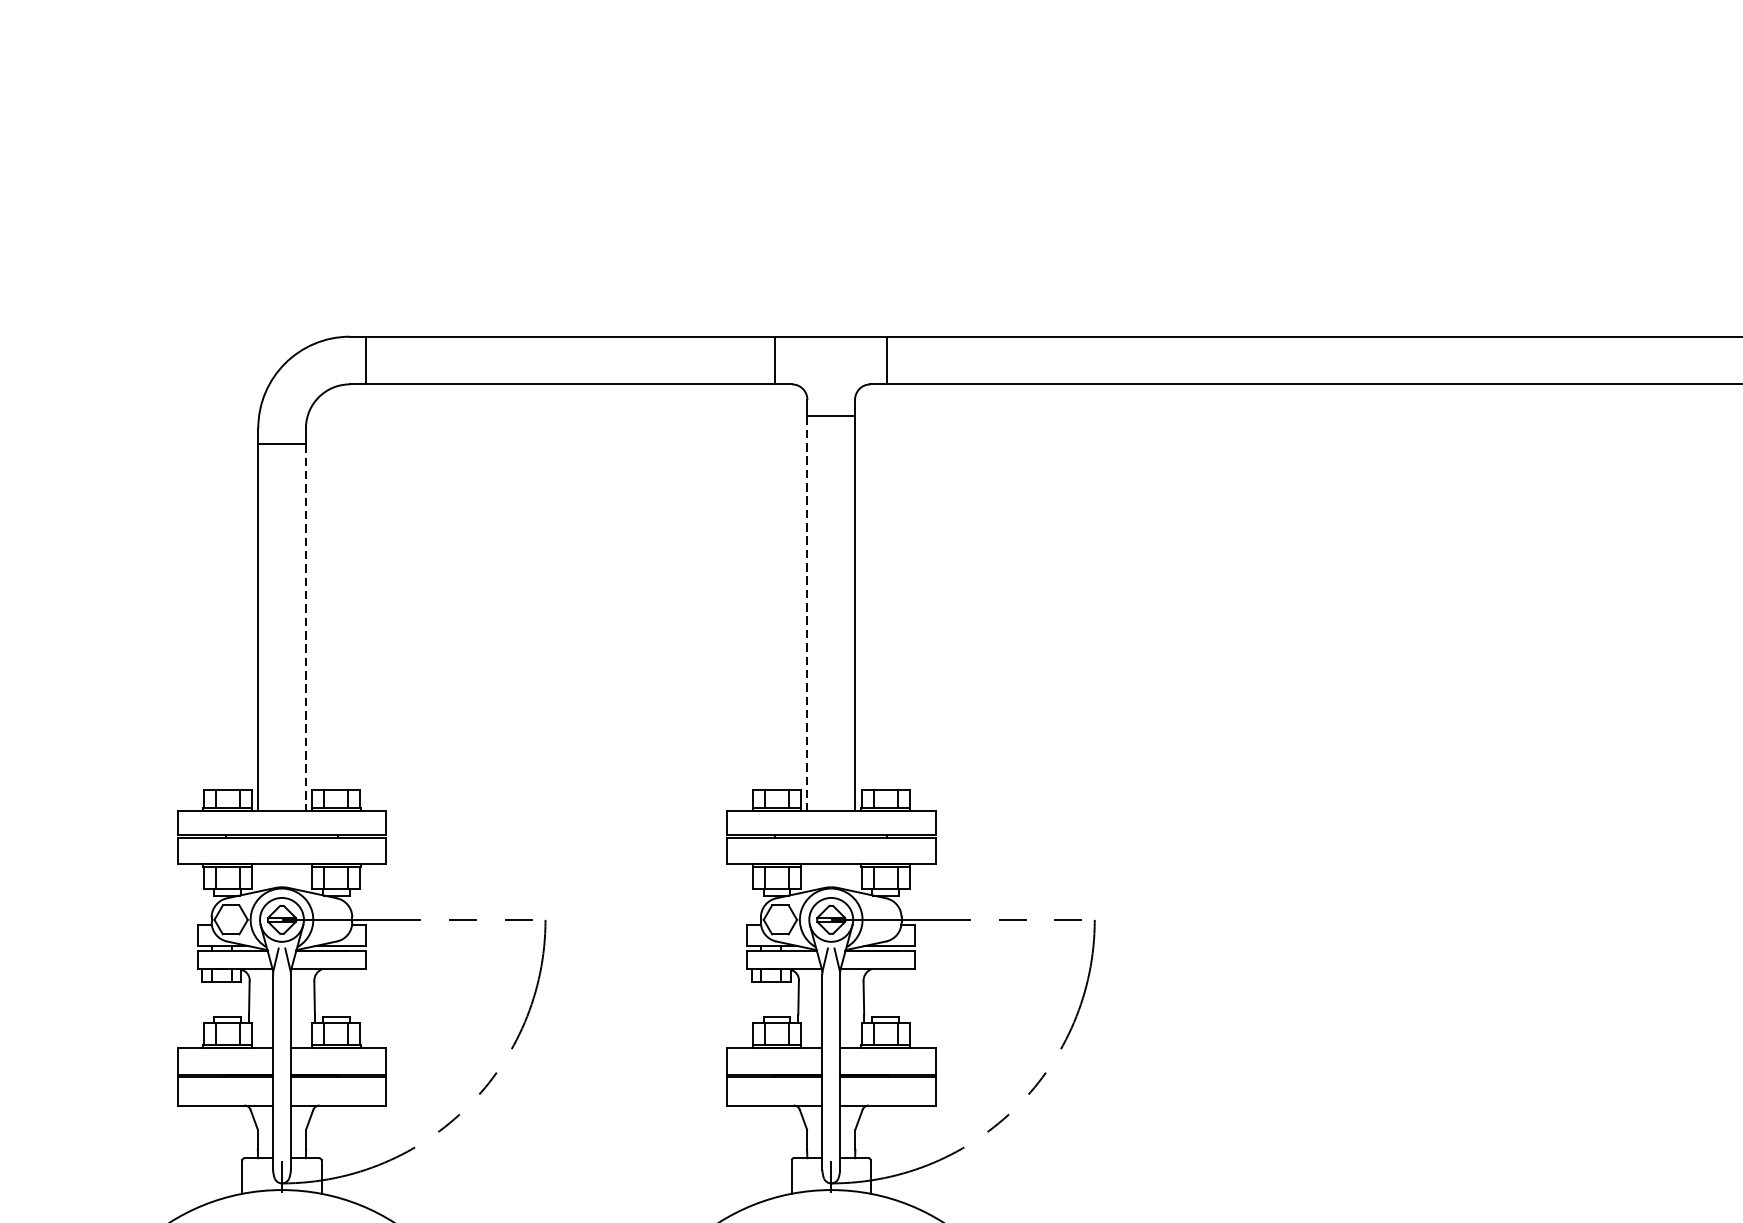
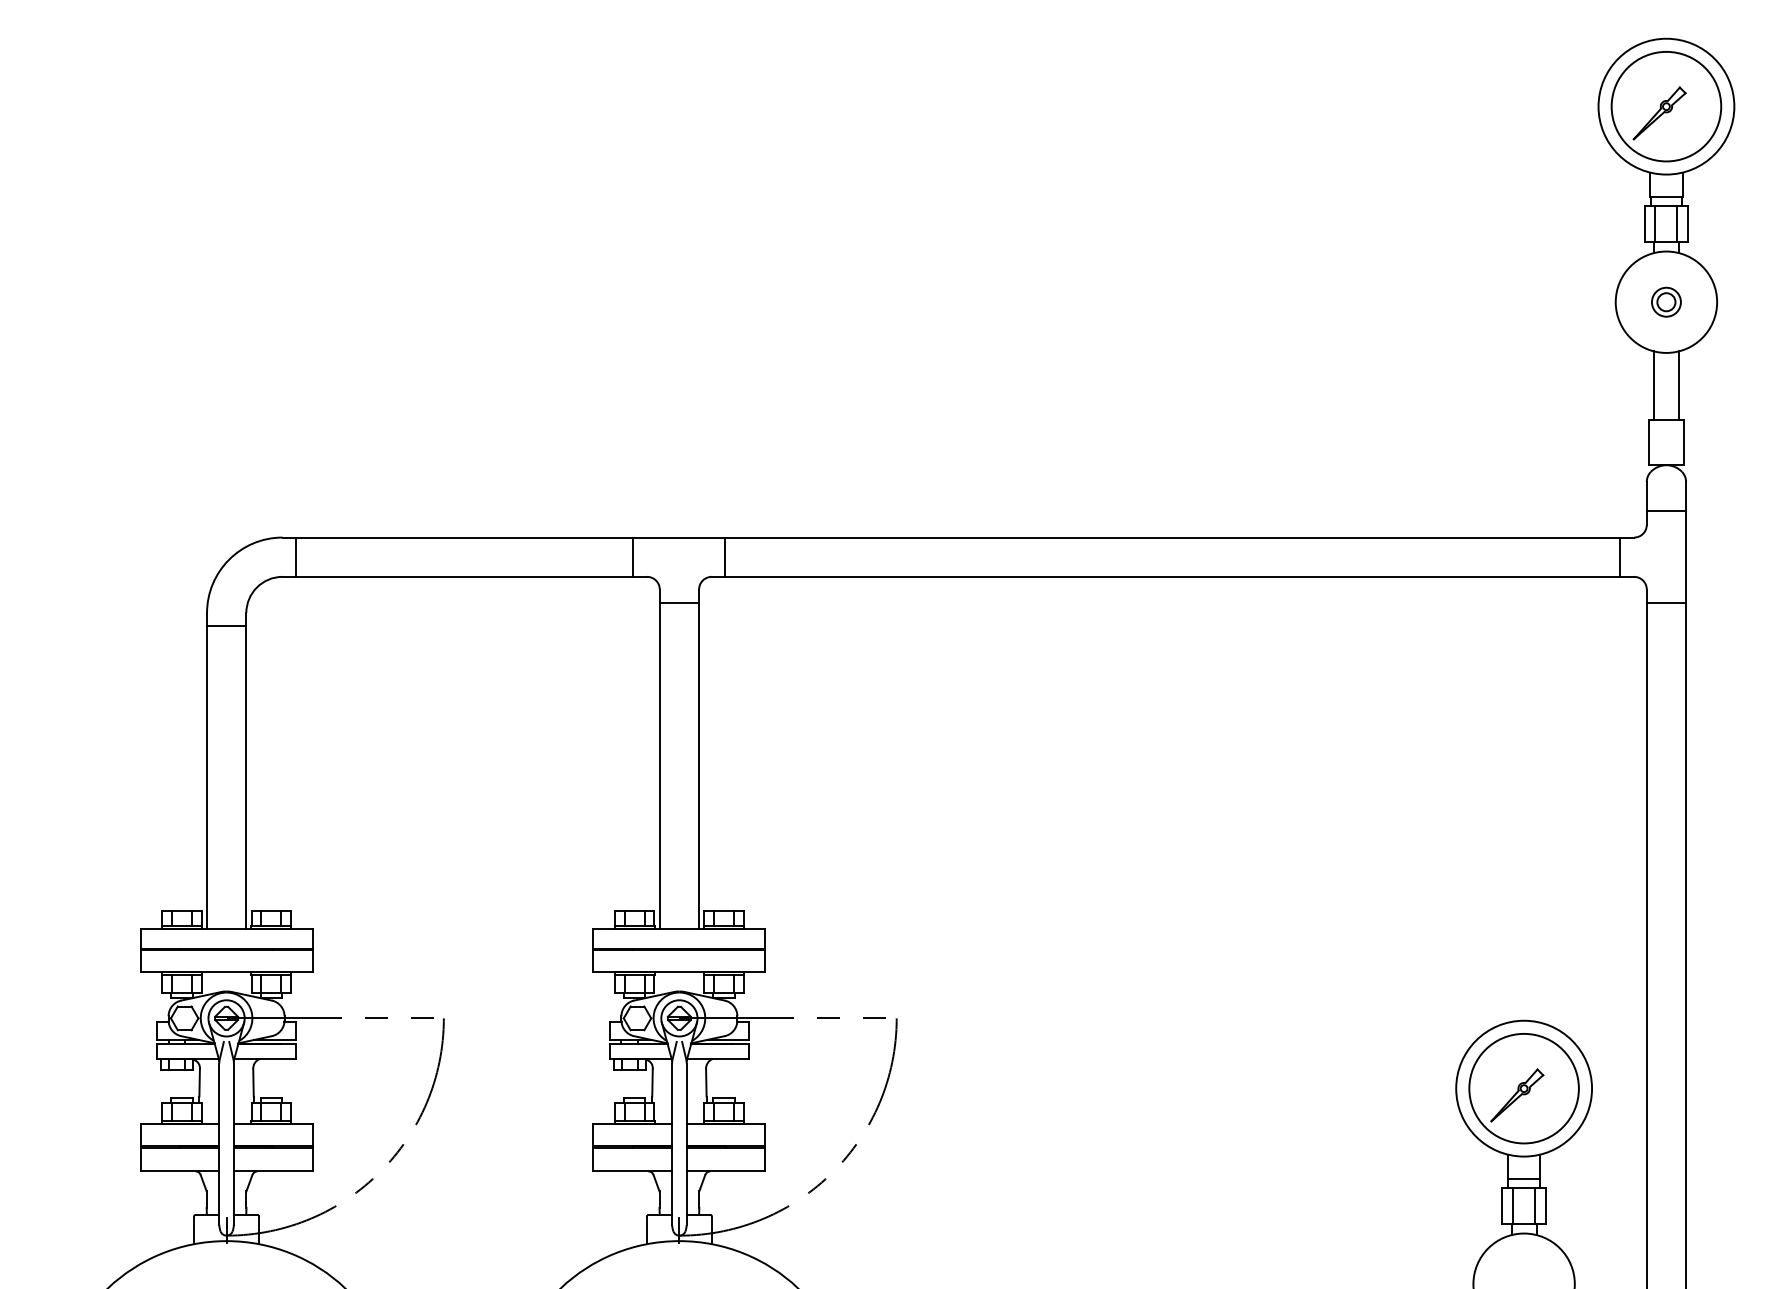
line: (807, 613) -> (659, 765), dashed -> solid
line: (306, 627) -> (246, 777), dashed -> solid

